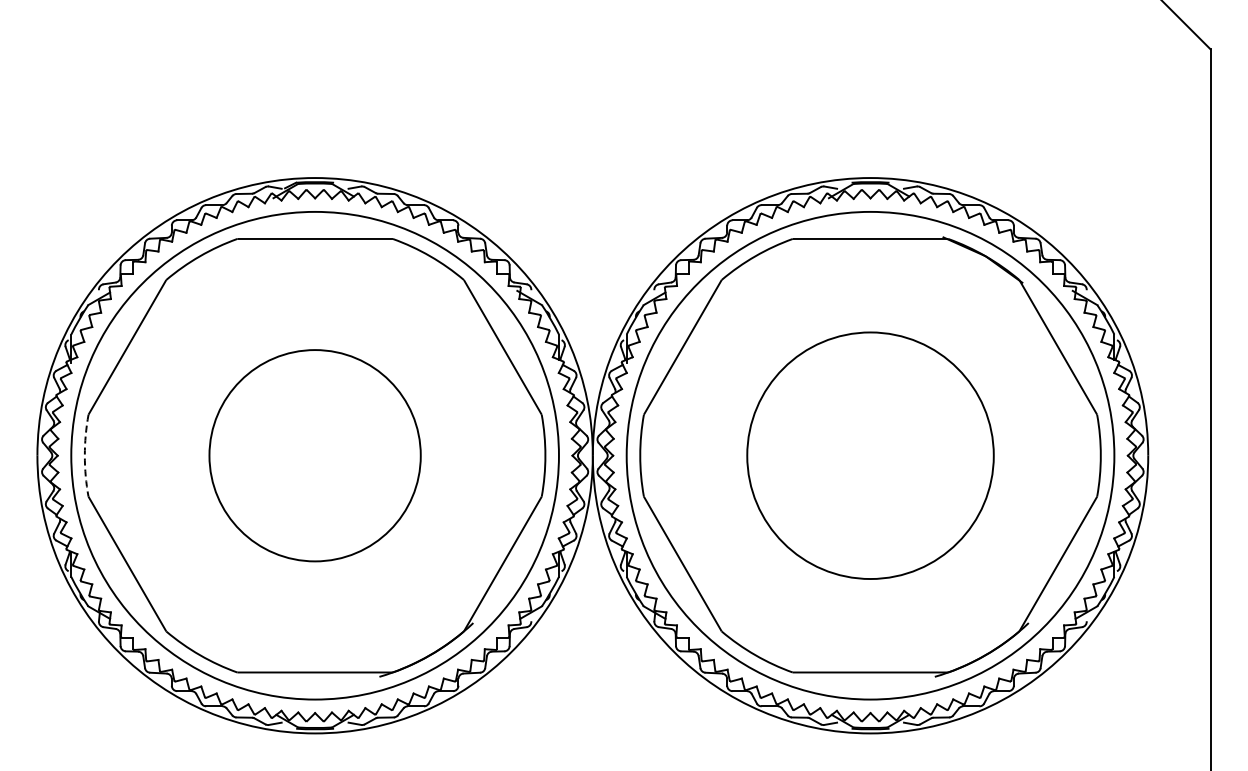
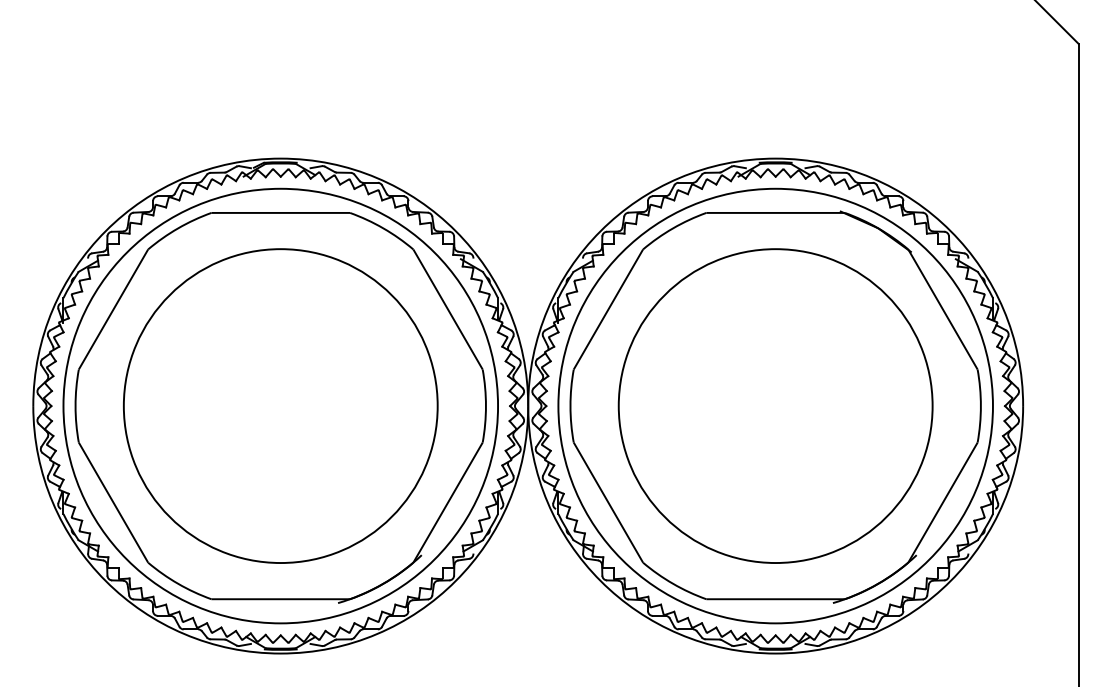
arc: (84, 455) -> (75, 405), dashed -> solid
circle: (315, 455) -> (281, 405), size x1.67
circle: (870, 455) -> (775, 405), size x1.43

